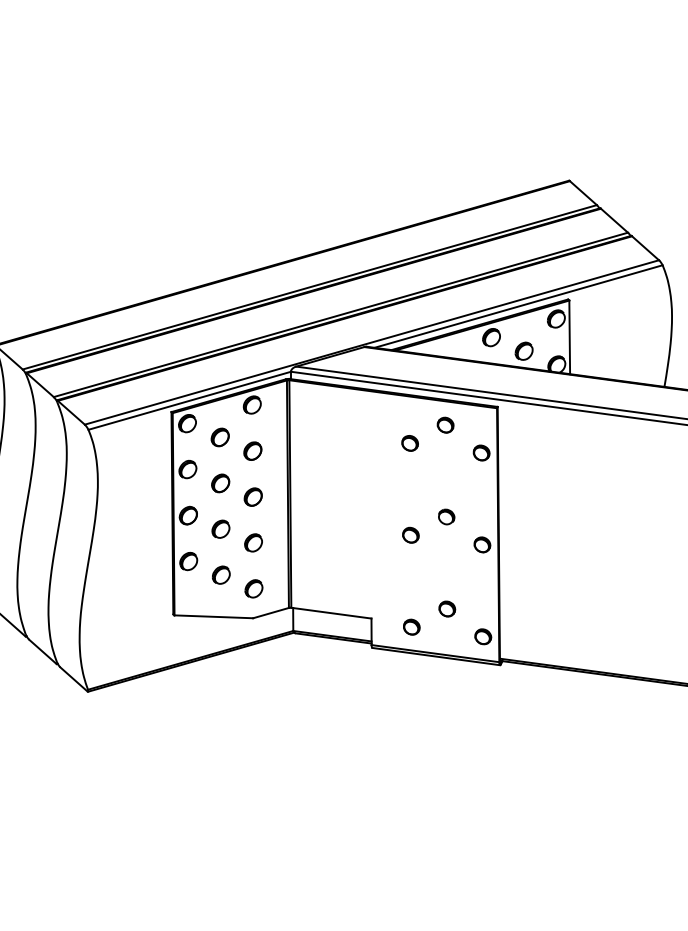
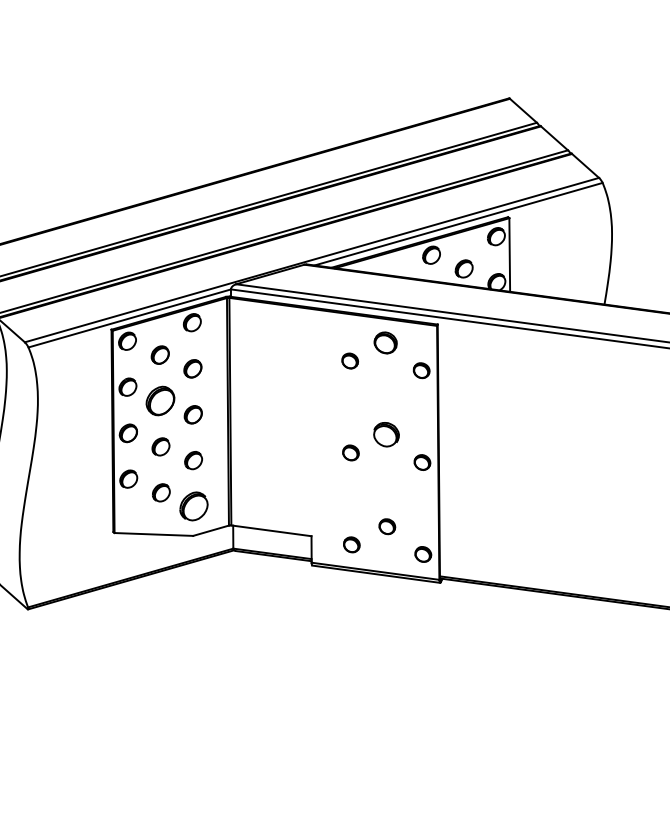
part: (445, 424) -> (385, 342), size x1.4
part: (220, 483) -> (160, 401), size x1.6
part: (446, 516) -> (386, 434), size x1.6
part: (253, 588) -> (193, 506), size x1.6

